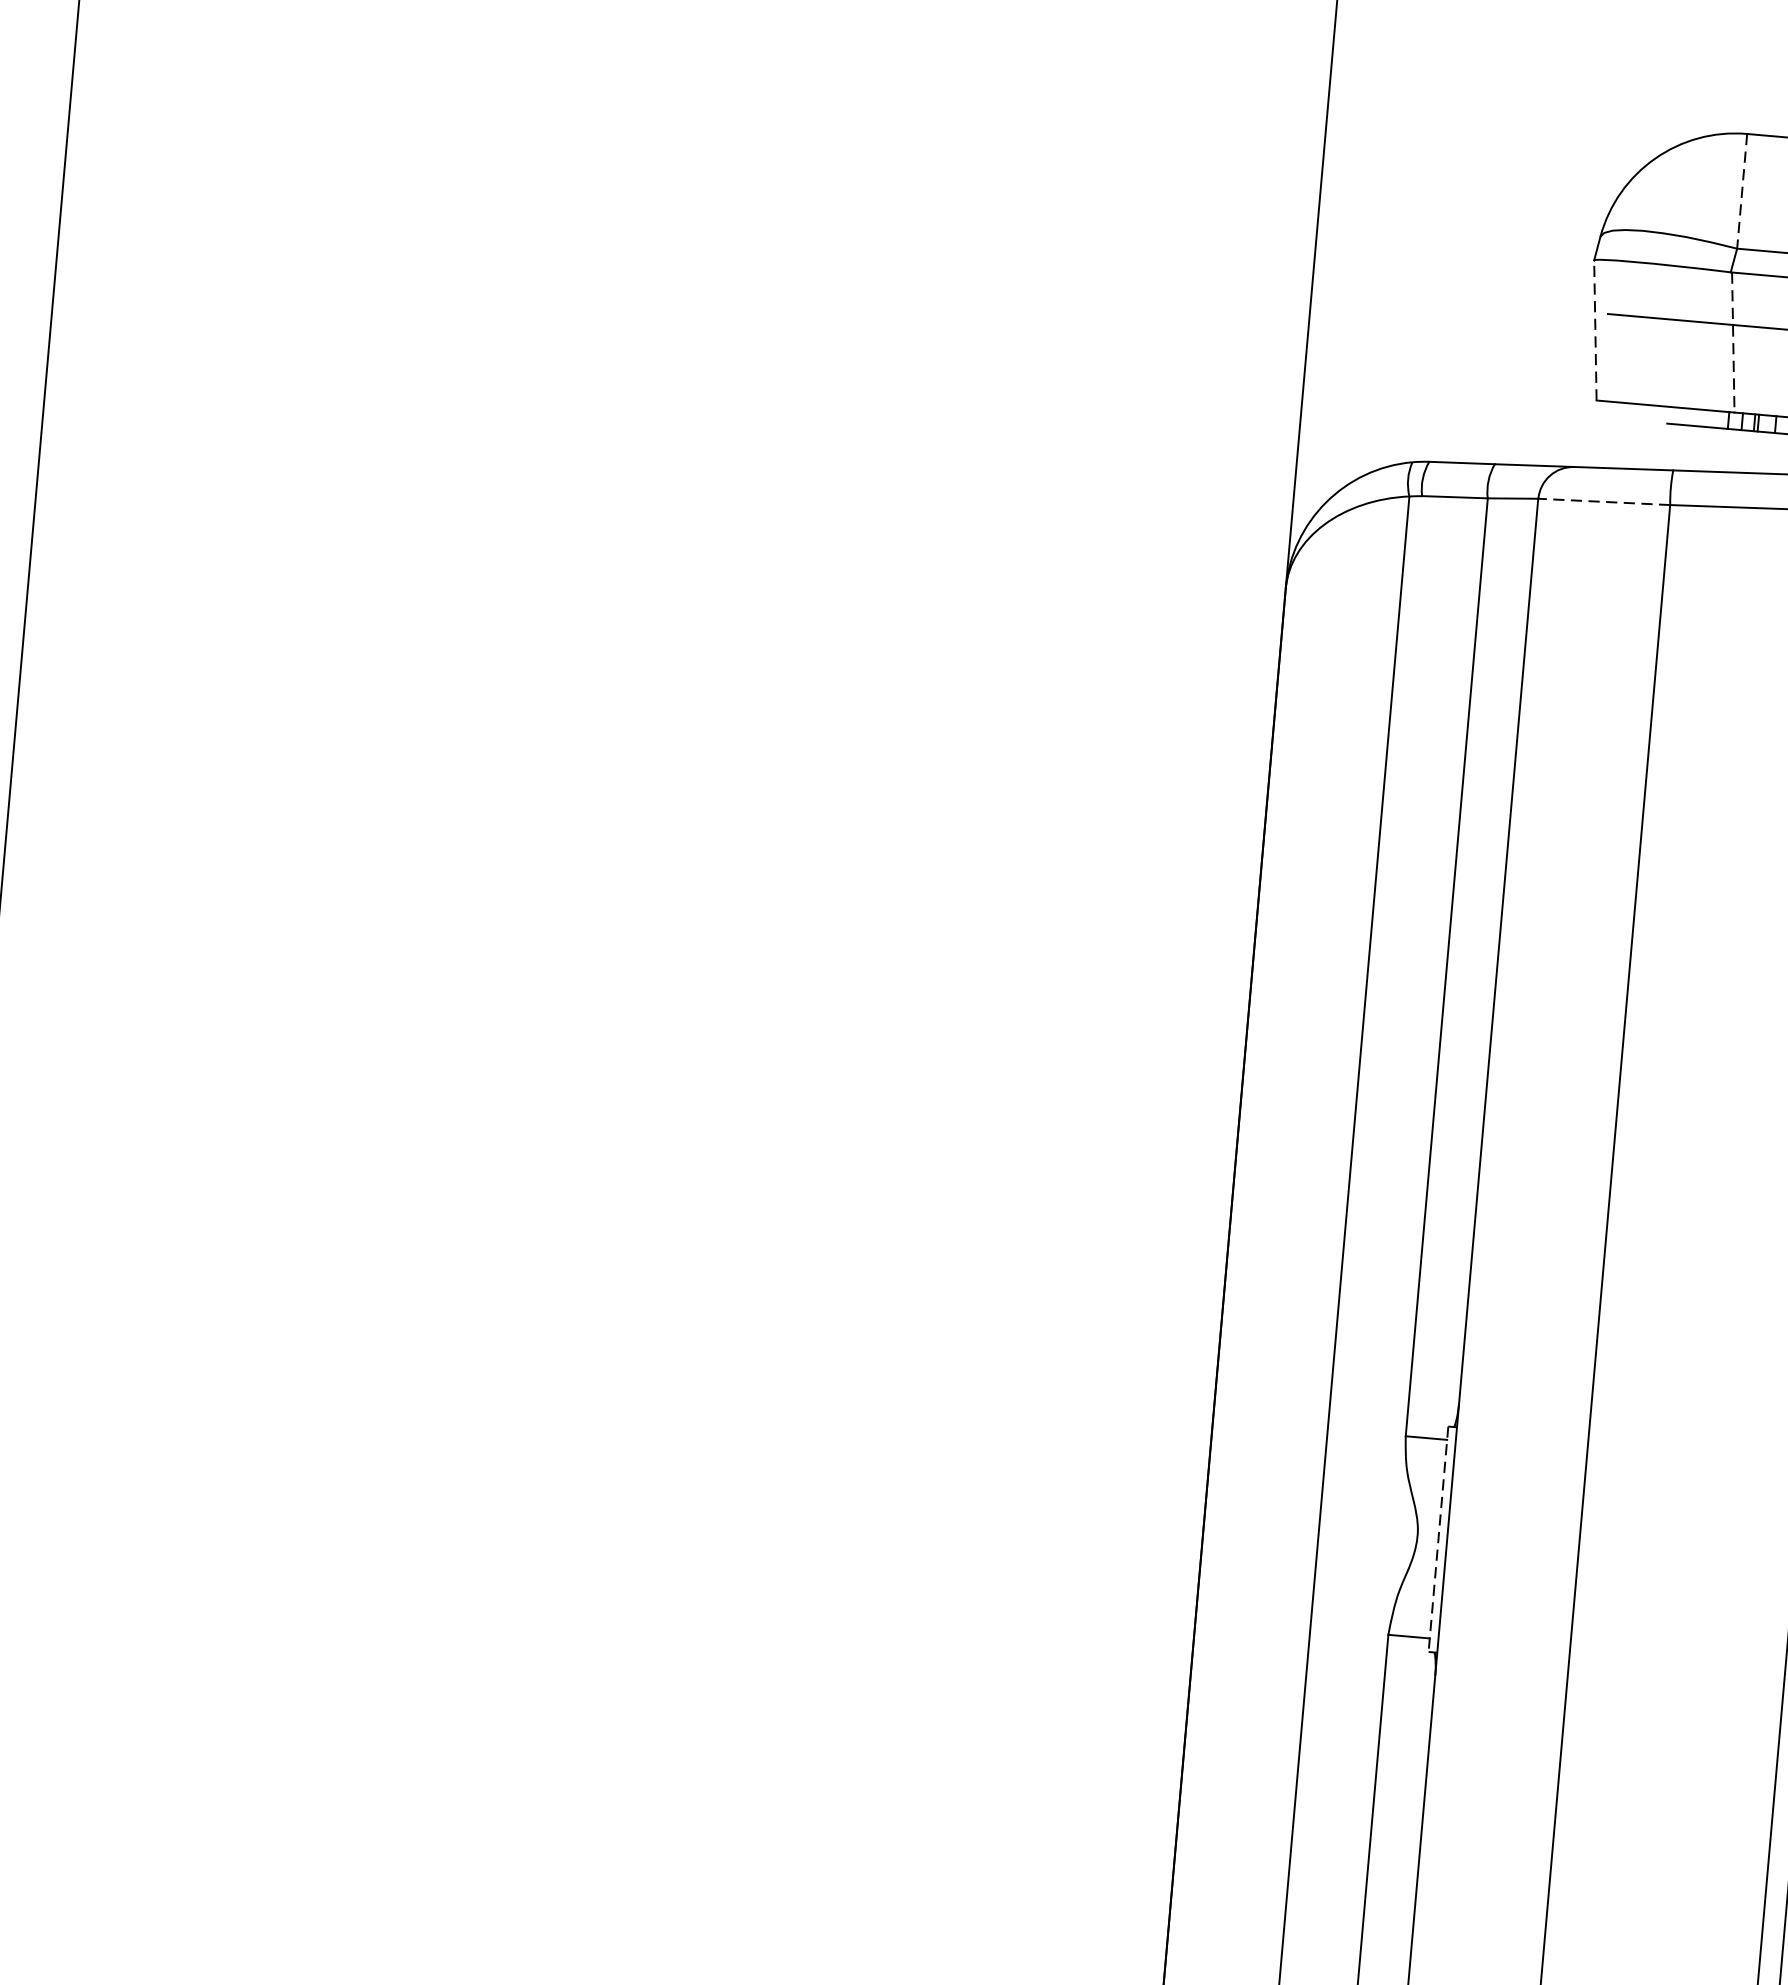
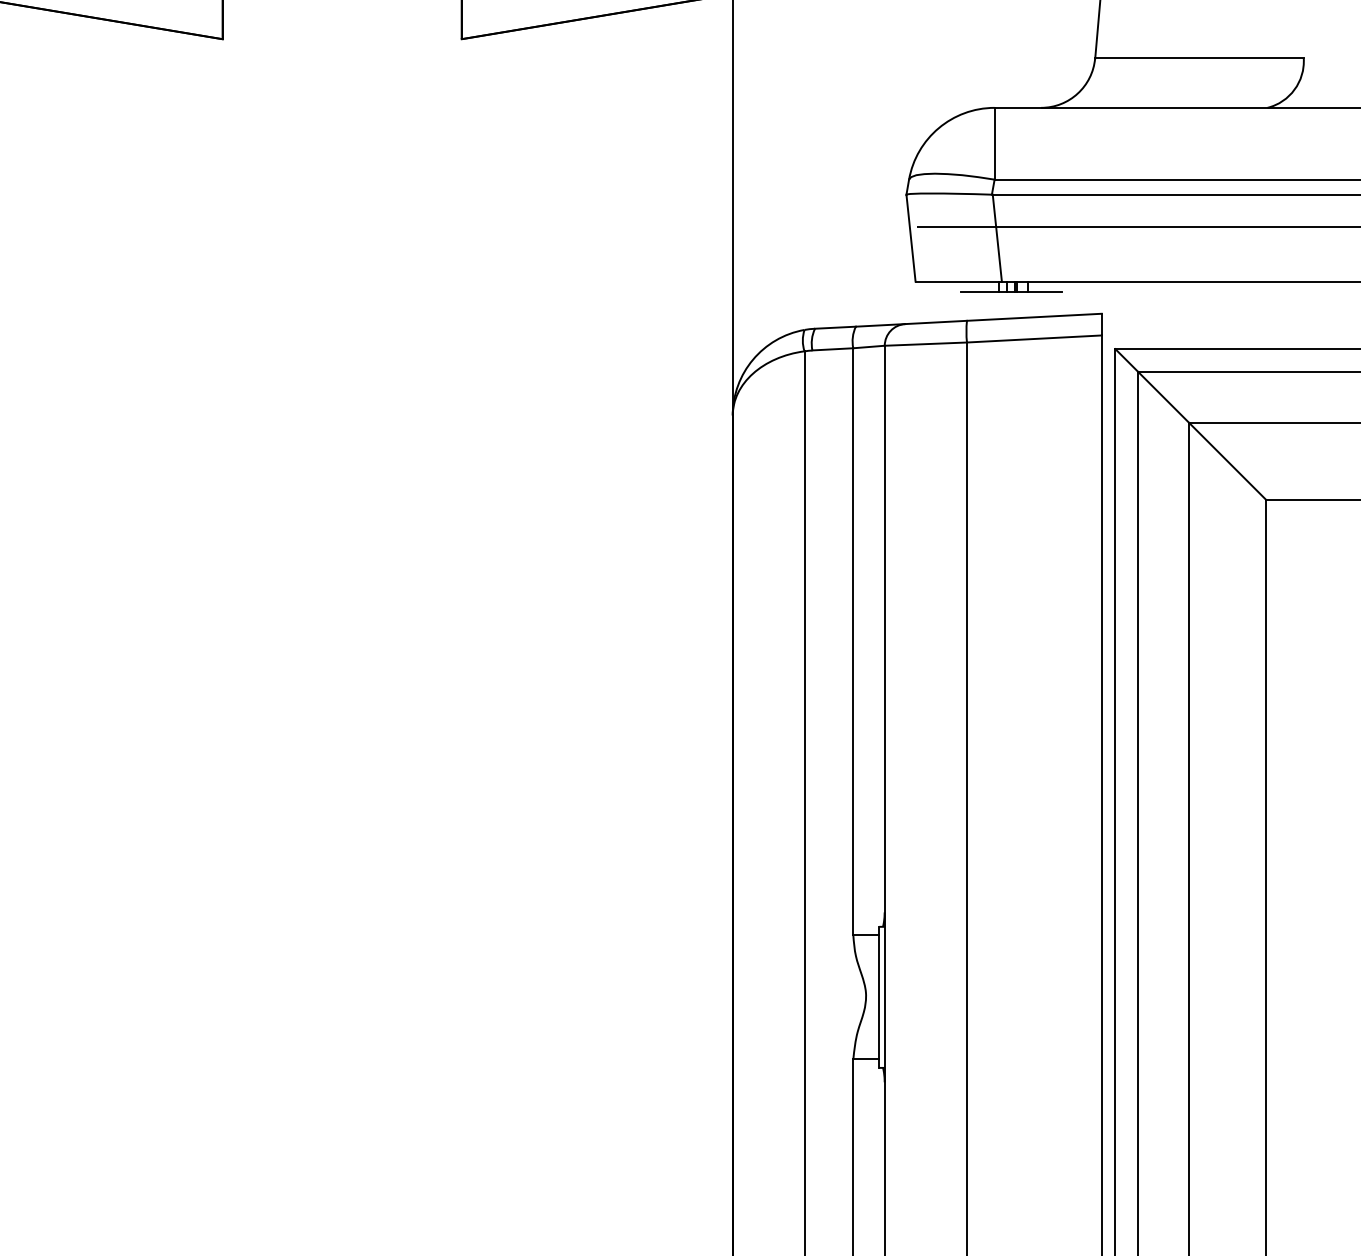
line: (1742, 190) -> (994, 143), dashed -> solid
line: (1596, 331) -> (911, 238), dashed -> solid
line: (1733, 343) -> (997, 238), dashed -> solid
line: (1603, 502) -> (925, 344), dashed -> solid
line: (1438, 1539) -> (879, 997), dashed -> solid

